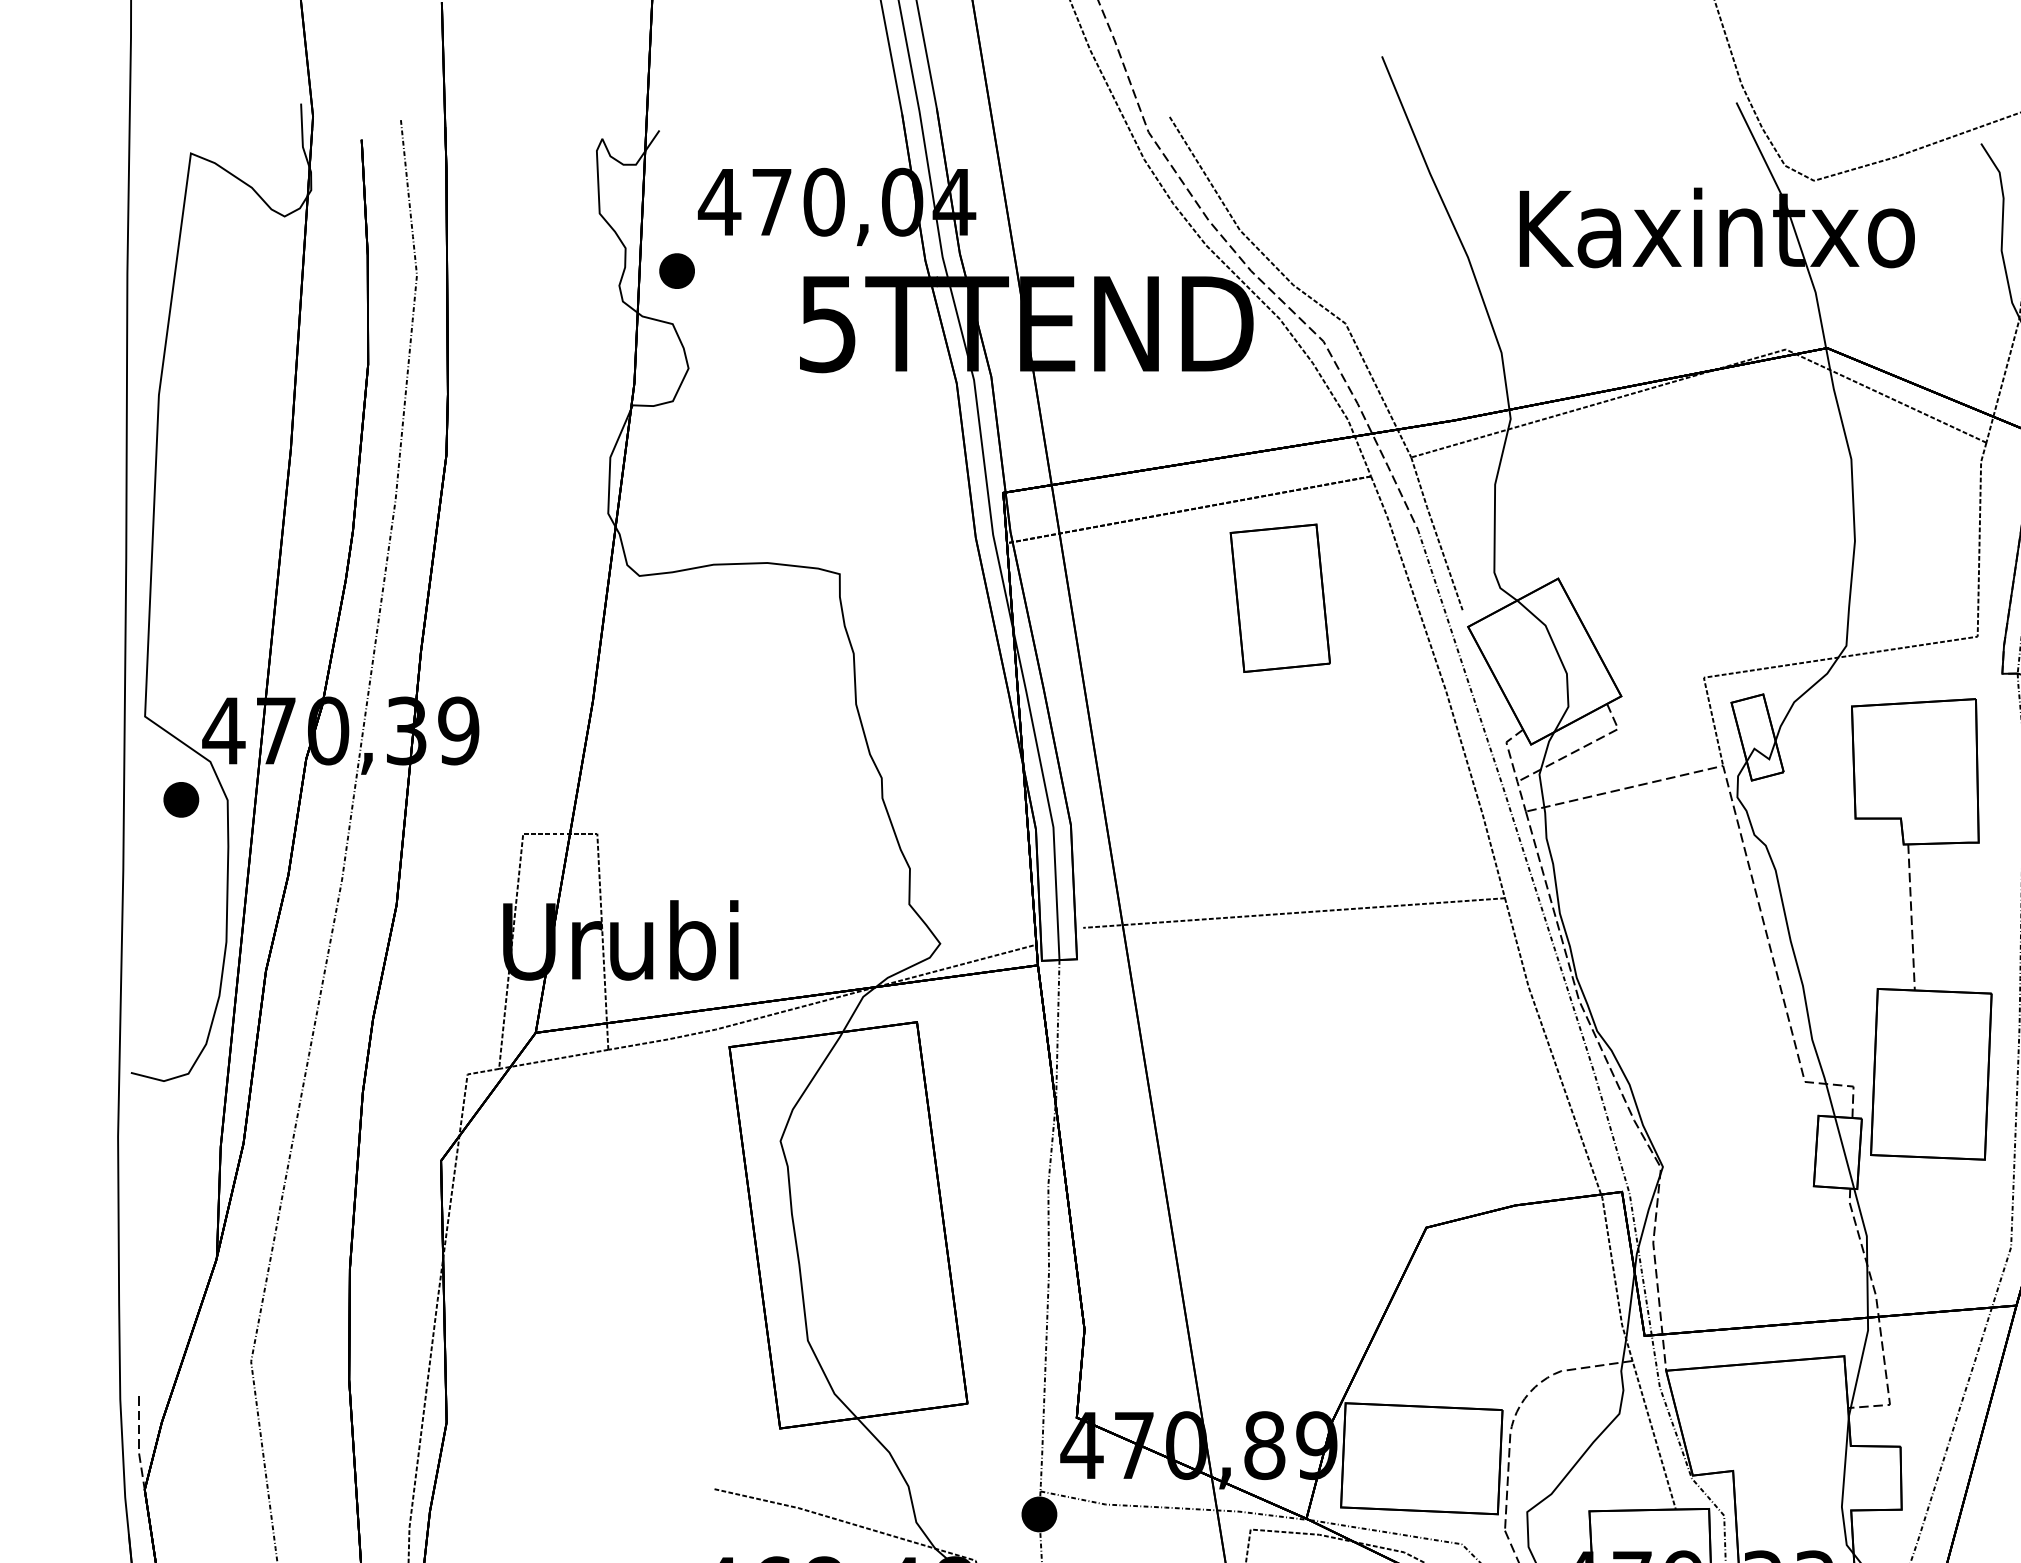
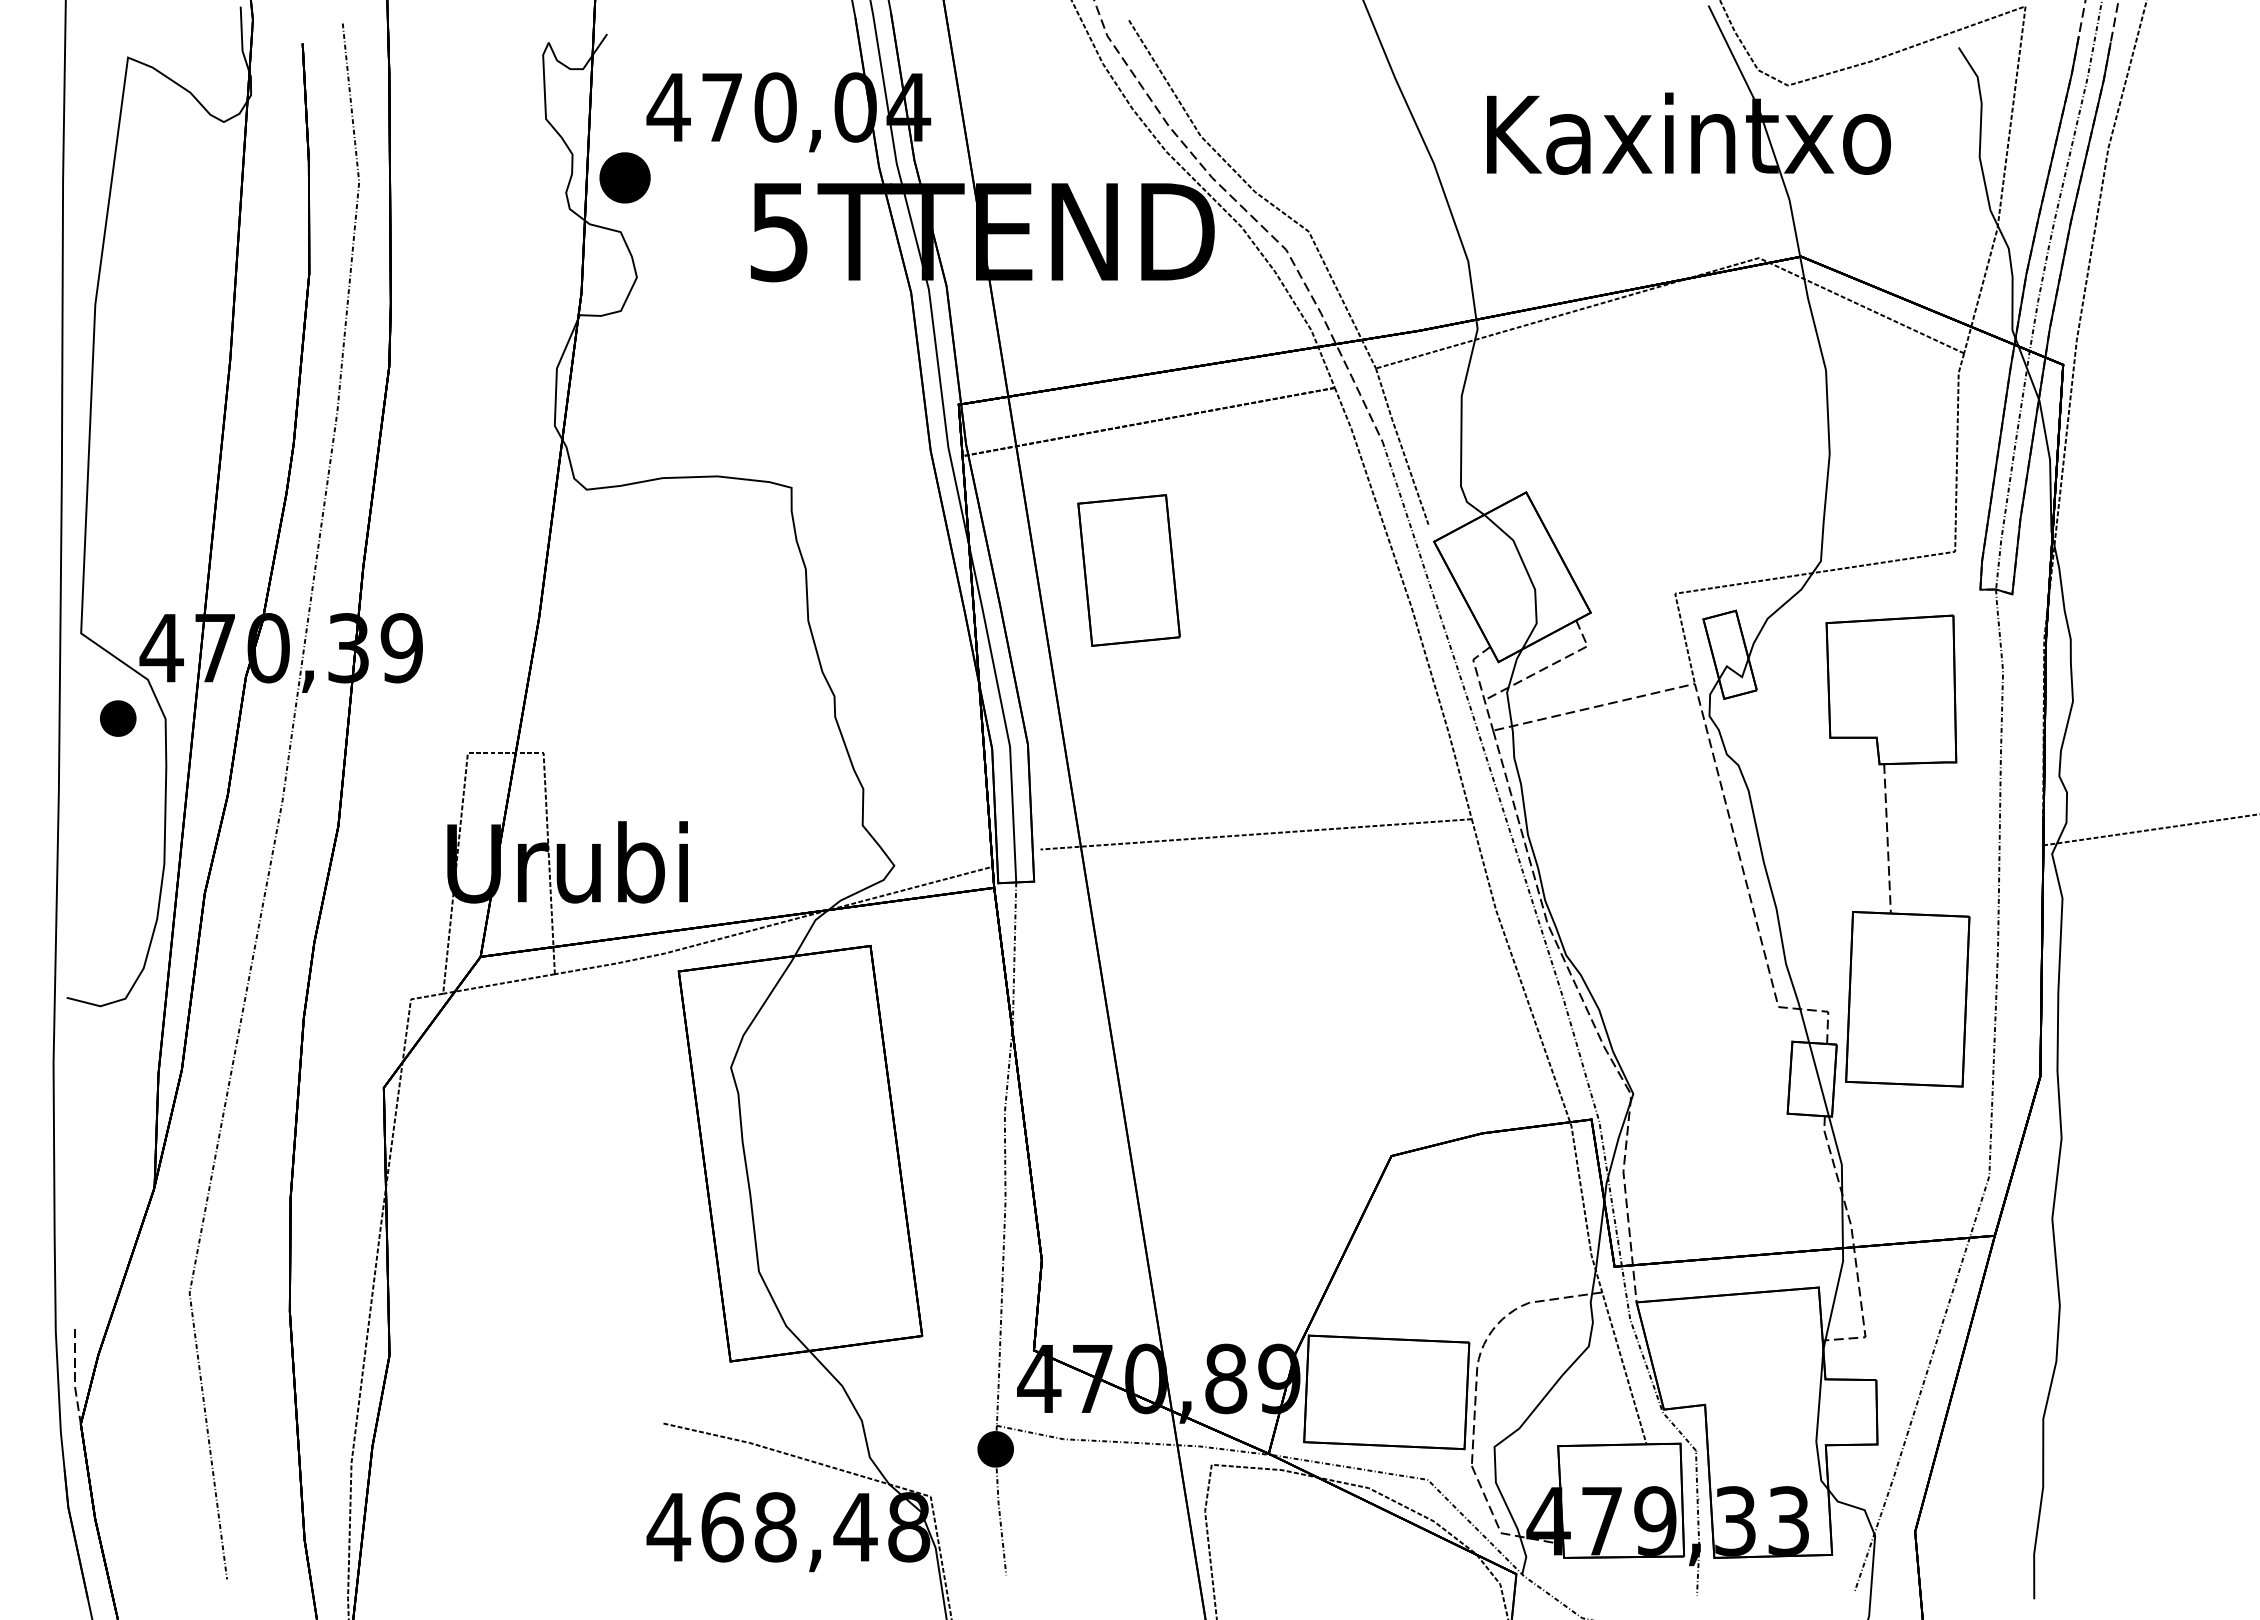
part: (677, 270) -> (625, 177), size x1.4
part: (1279, 598) -> (1128, 570), moved

